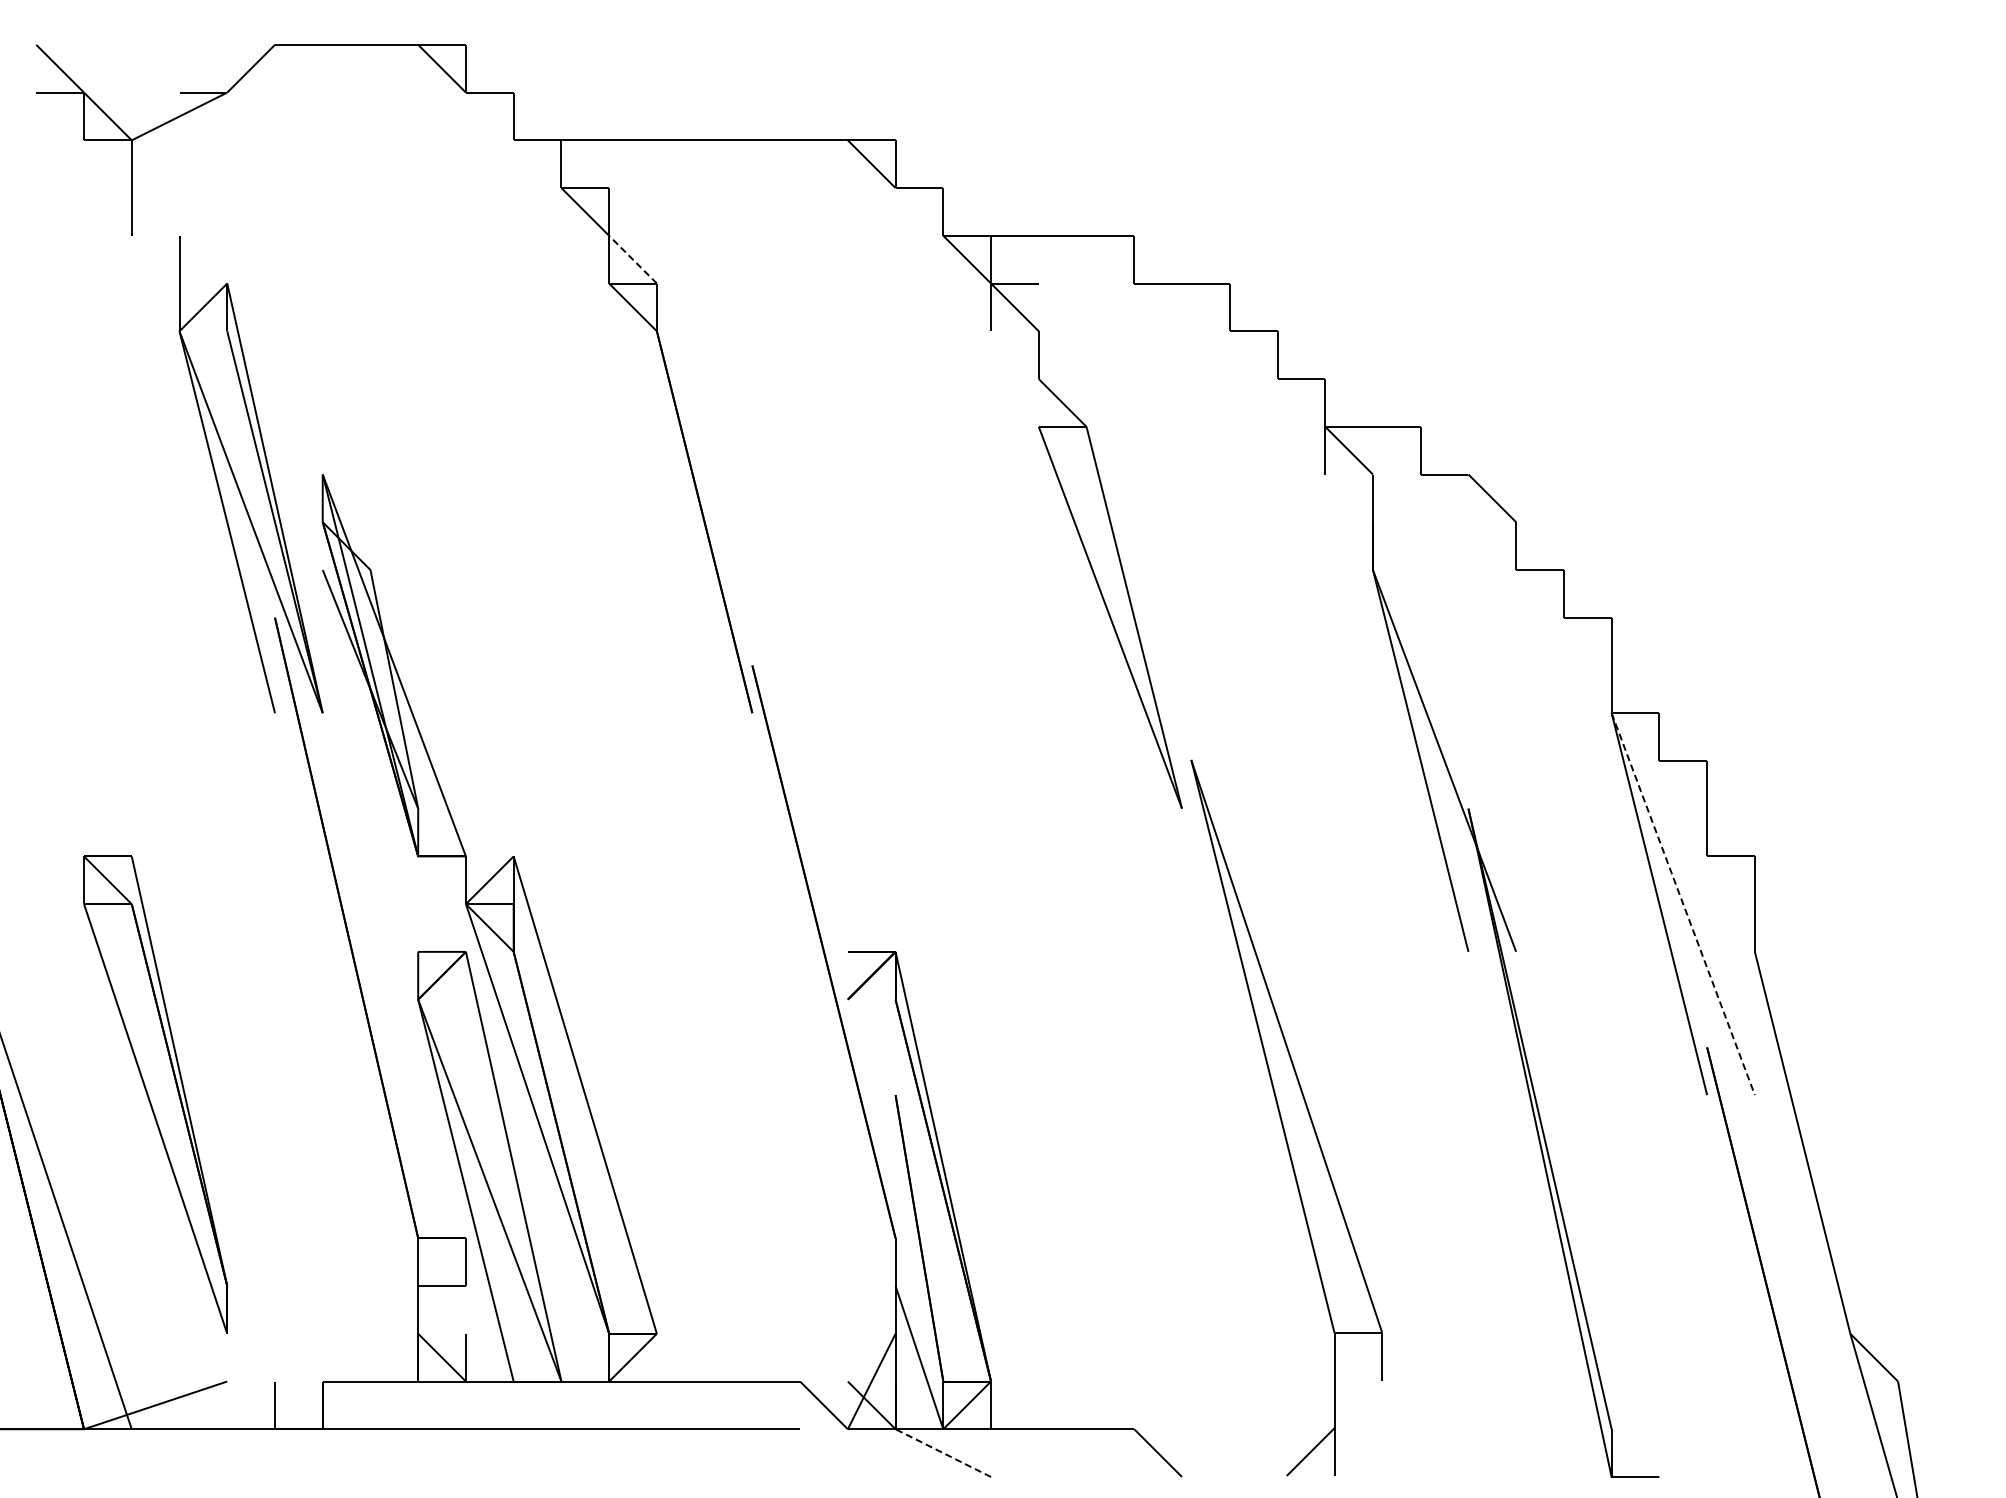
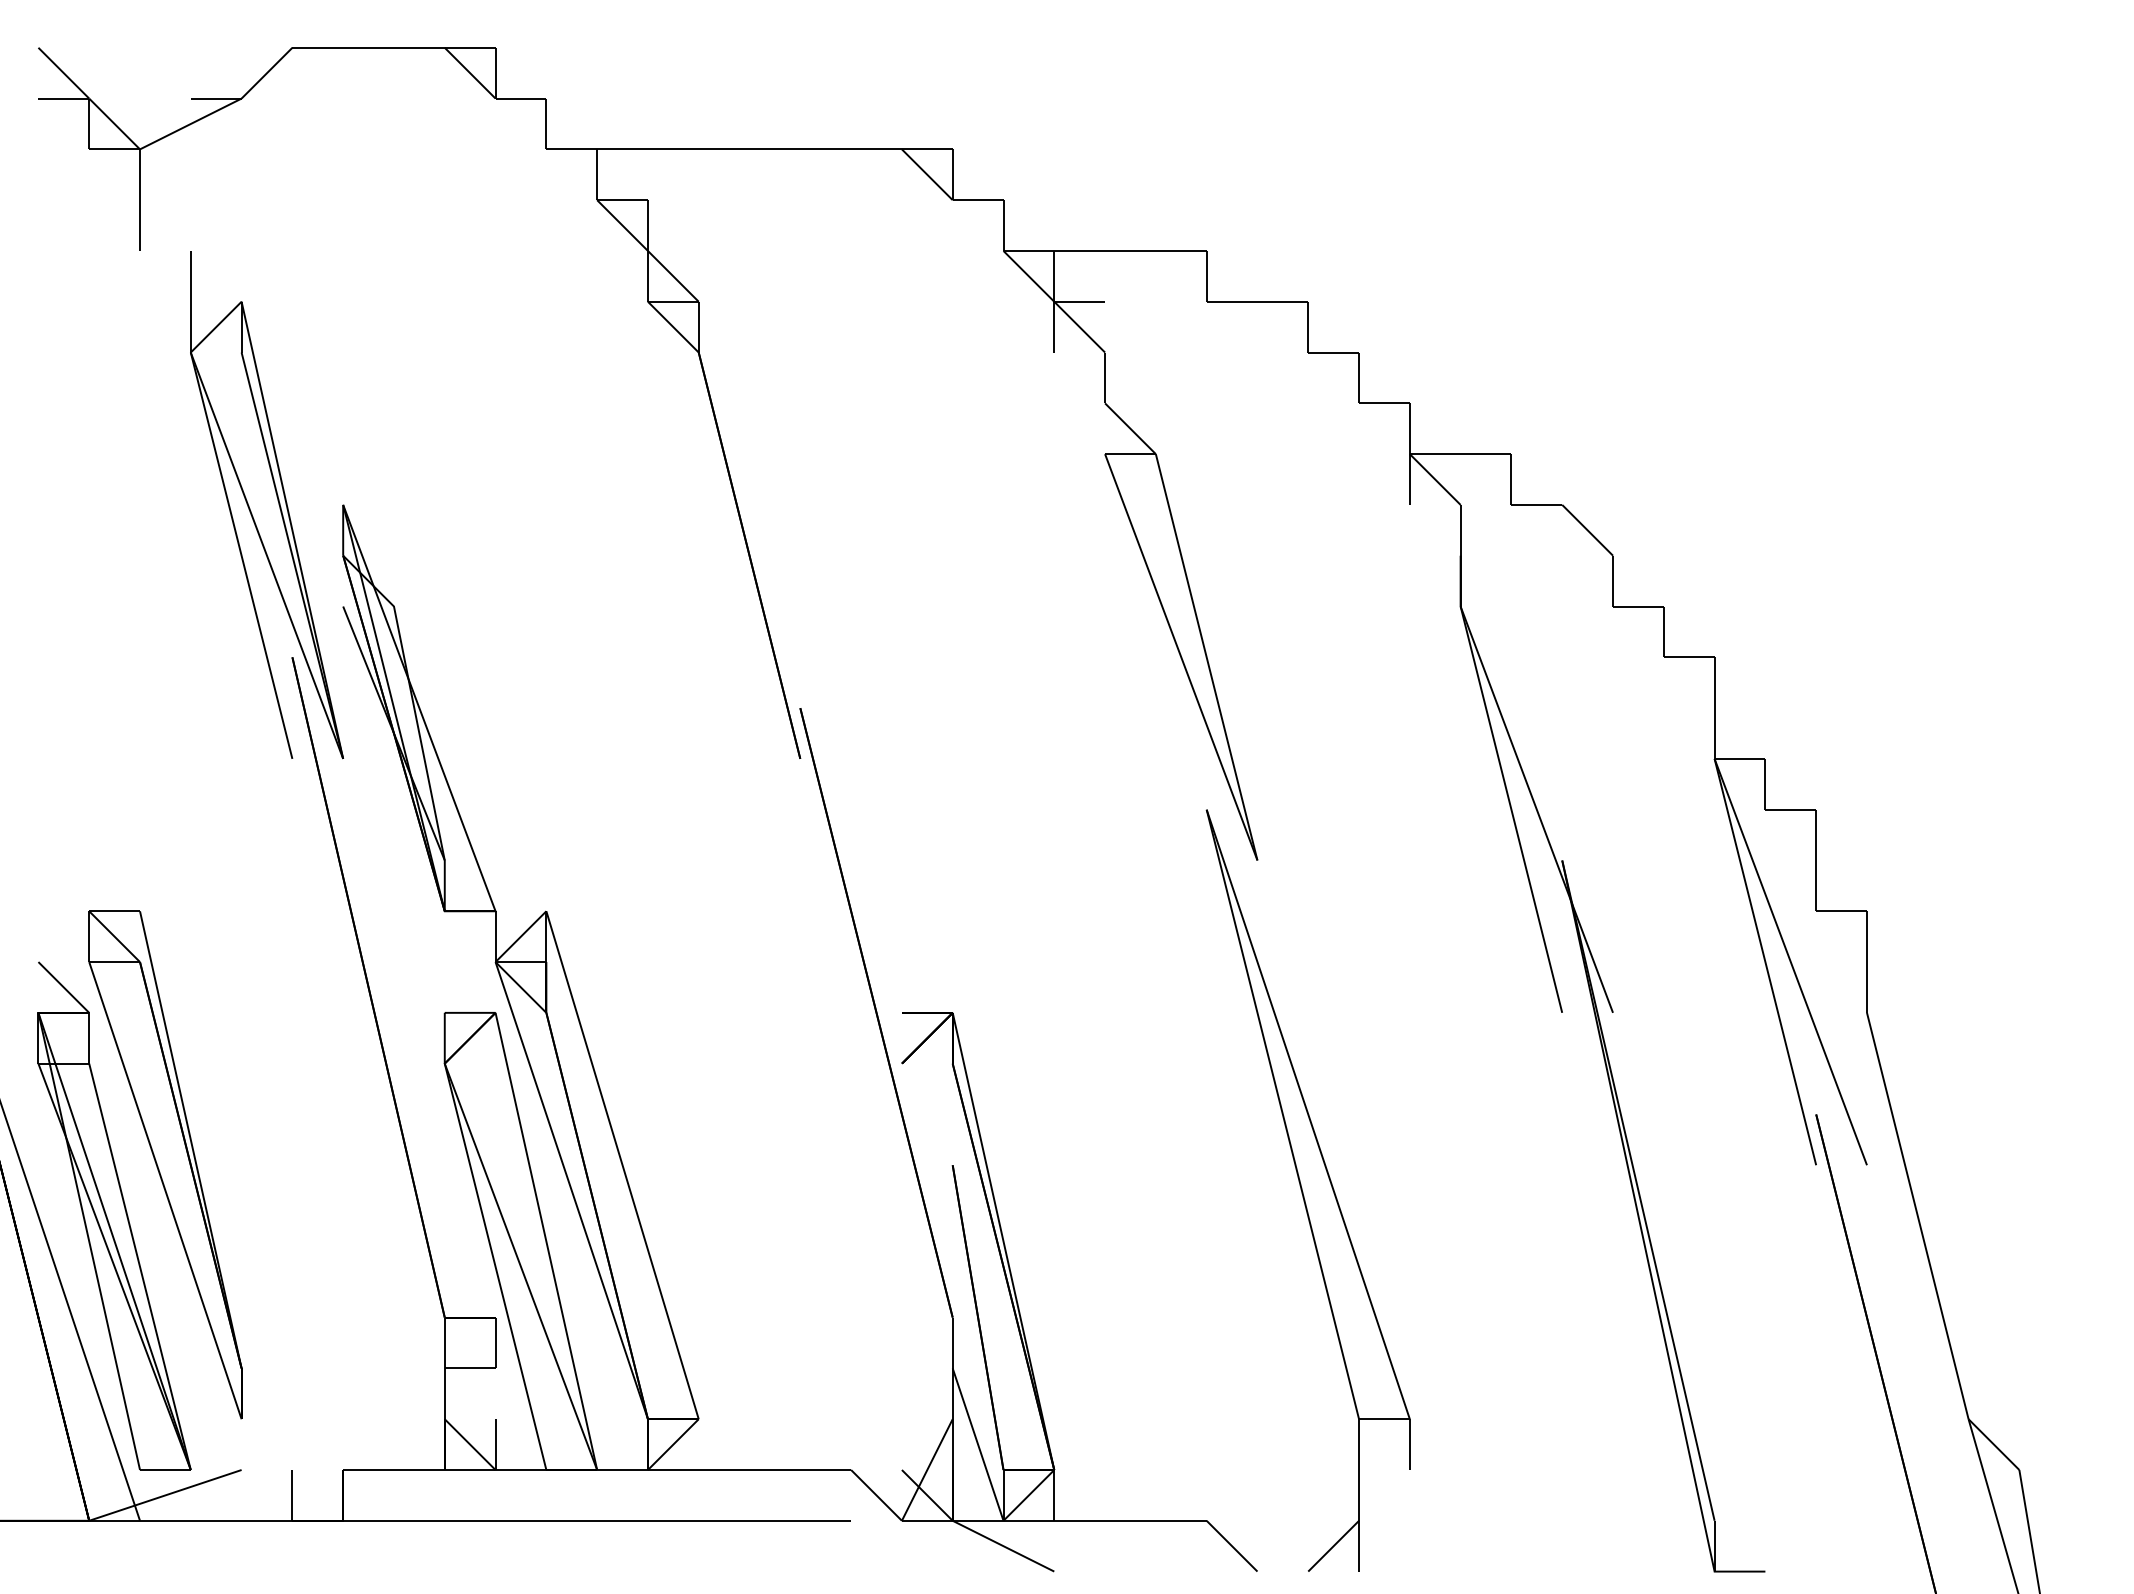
line: (633, 259) -> (673, 276), dashed -> solid
line: (1683, 904) -> (1791, 962), dashed -> solid
part: (1286, 1117) -> (1307, 1190), moved
part: (107, 1142) -> (114, 1215), added
line: (942, 1452) -> (1002, 1545), dashed -> solid

